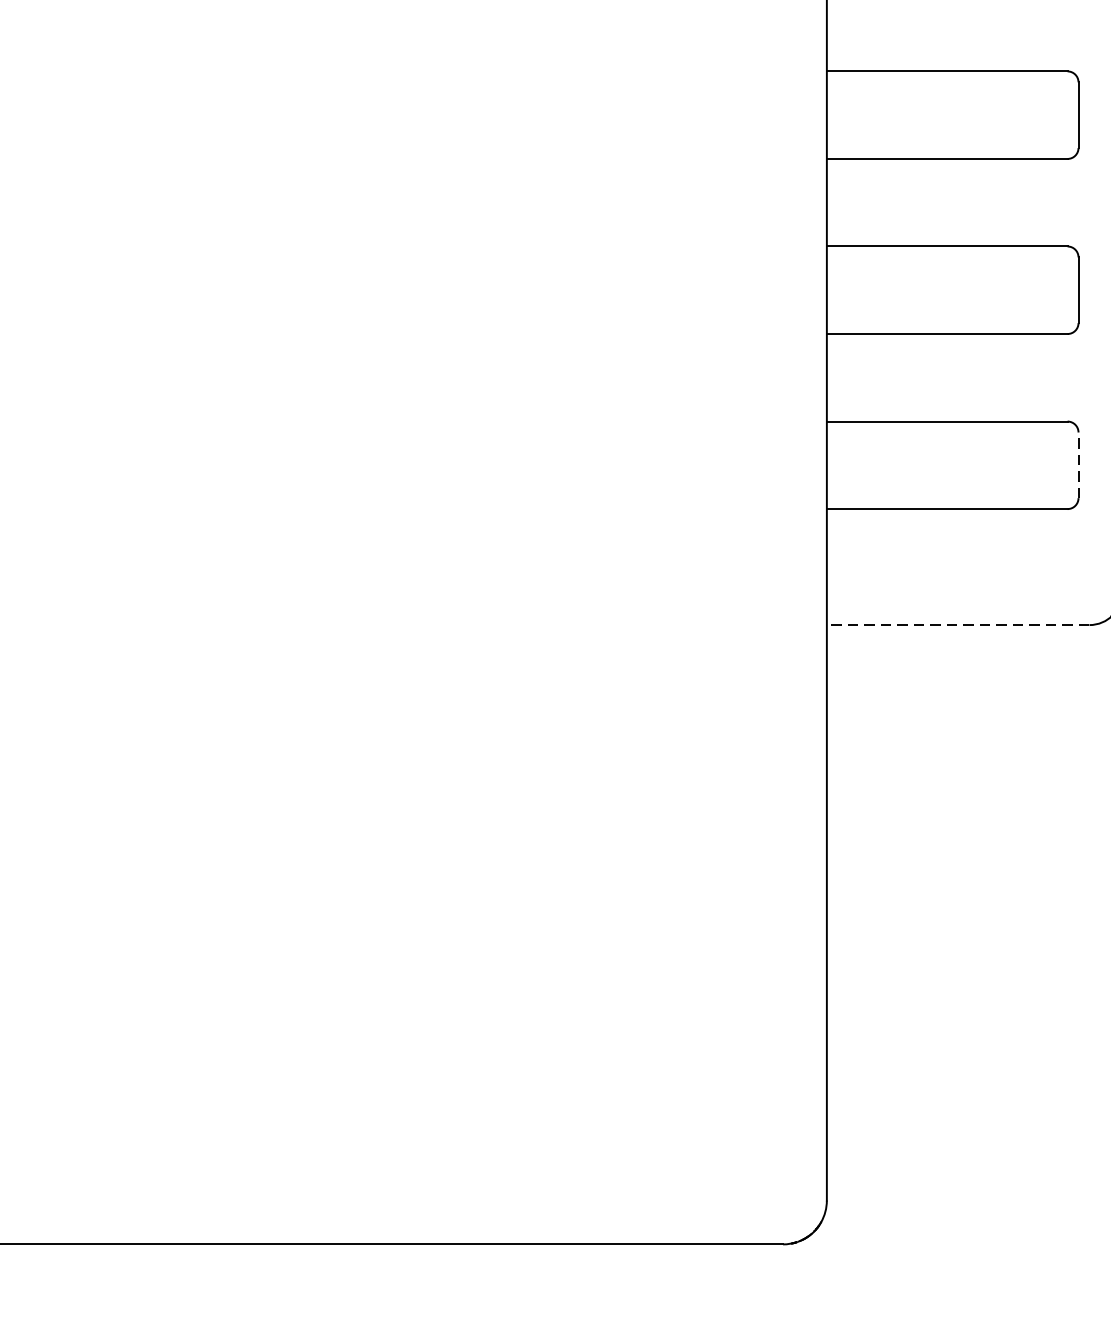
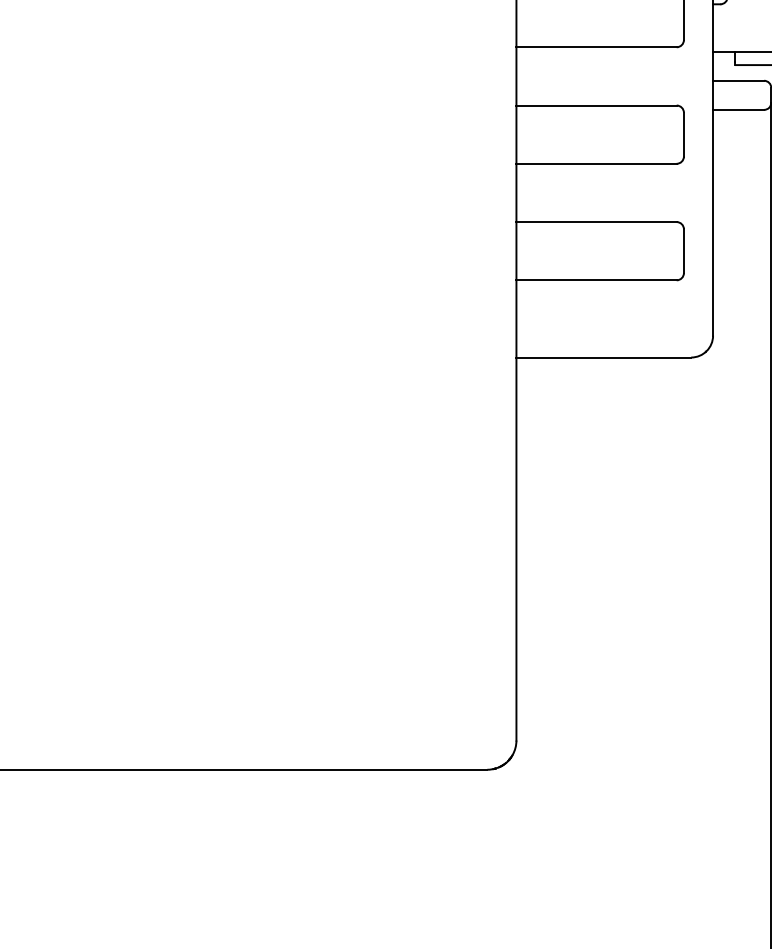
line: (1077, 465) -> (683, 251), dashed -> solid
line: (957, 625) -> (603, 357), dashed -> solid

